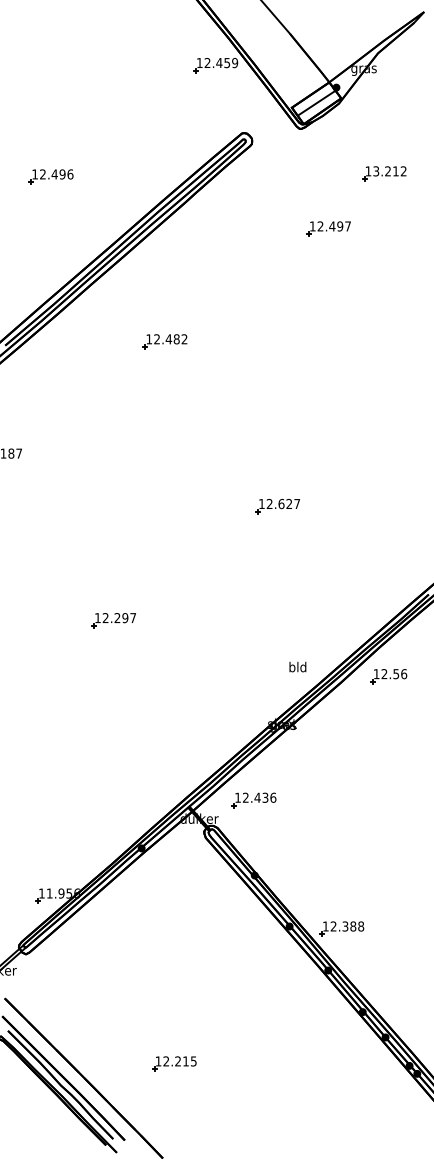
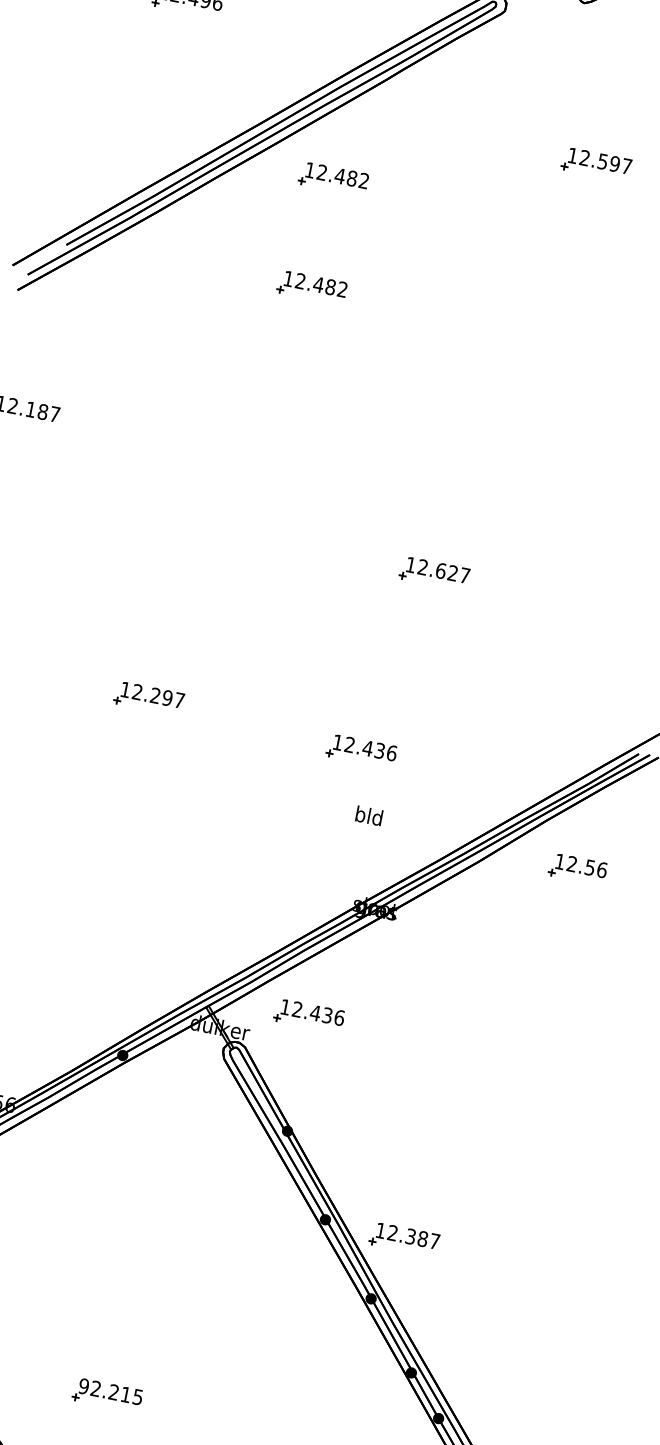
text: (332, 226) -> (603, 161), 12.497 -> 12.597
part: (164, 270) -> (332, 178), added
part: (253, 627) -> (360, 751), added
text: (297, 666) -> (368, 814), moved
part: (388, 676) -> (577, 869), moved
text: (361, 926) -> (435, 1241), 12.388 -> 12.387
text: (158, 1061) -> (83, 1386), 12.215 -> 92.215

